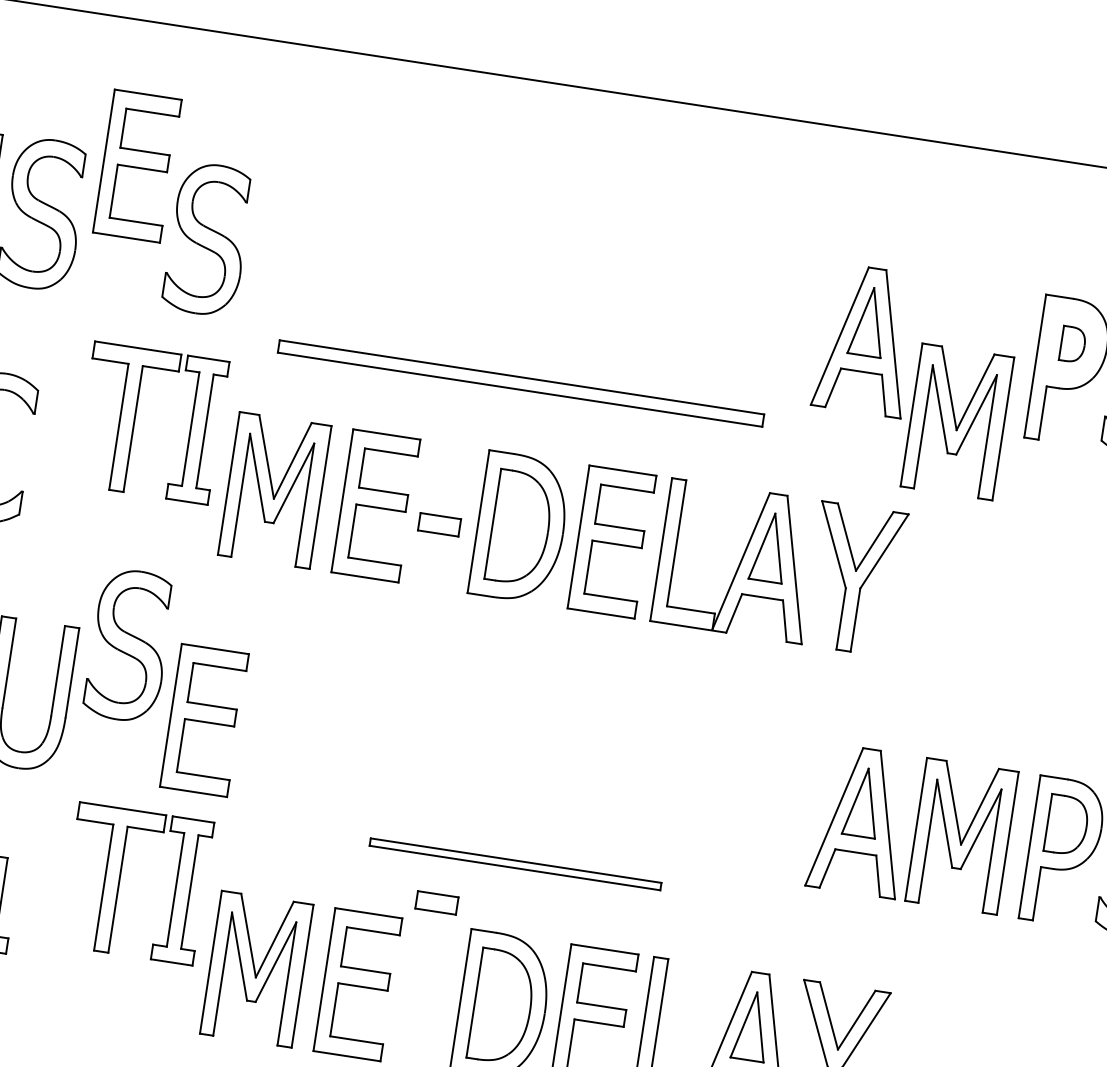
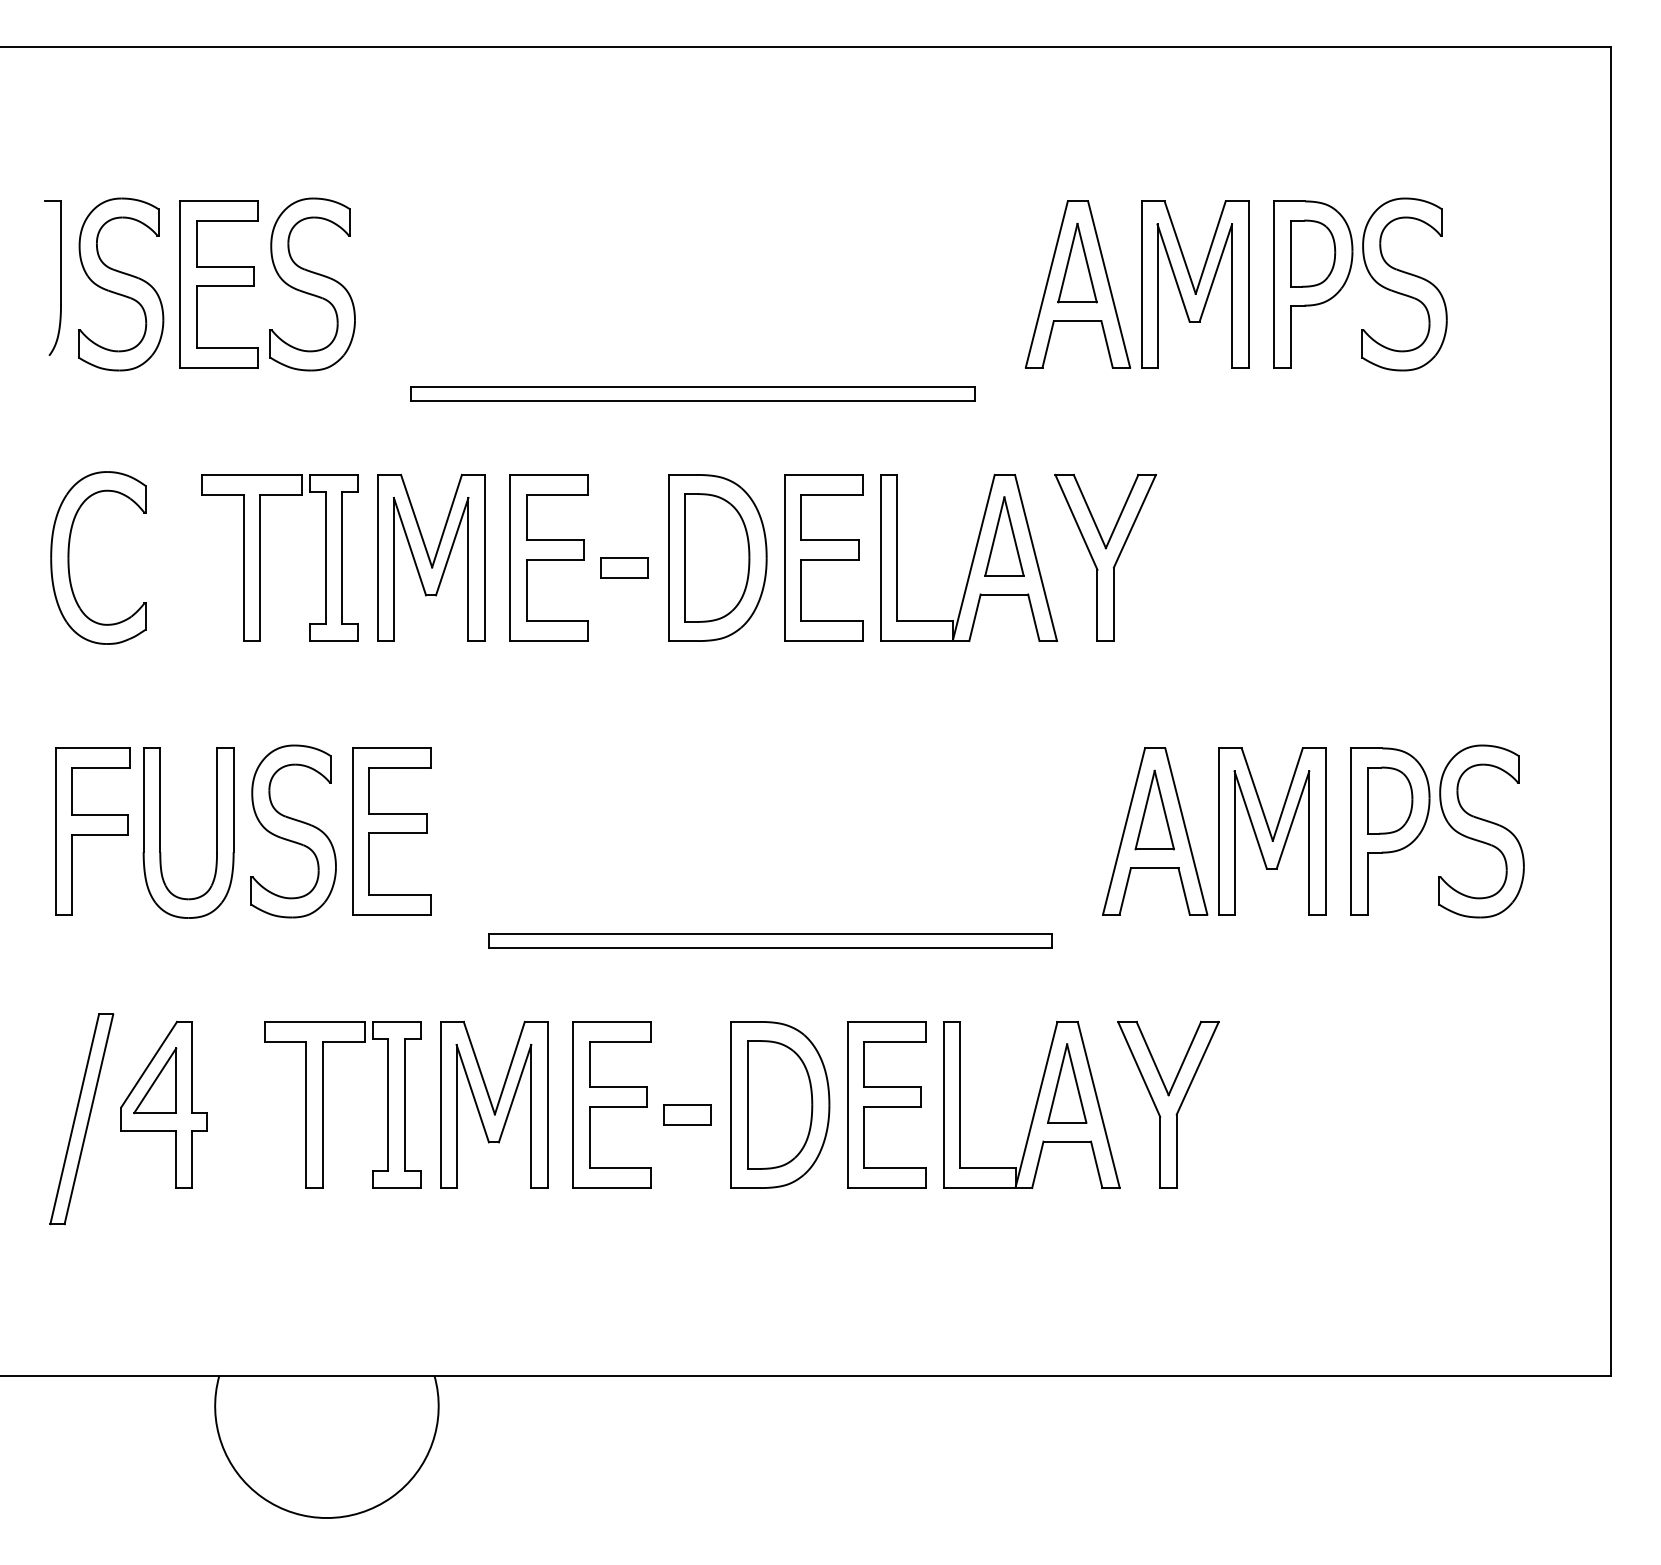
part: (136, 166) -> (218, 284), moved
part: (1073, 344) -> (1313, 253), size x1.67
part: (134, 420) -> (260, 557), moved
part: (957, 421) -> (1195, 284), moved
part: (129, 645) -> (293, 831), moved
part: (515, 864) -> (770, 940), size x1.67
part: (119, 880) -> (323, 1104), moved
part: (436, 902) -> (687, 1114), moved

